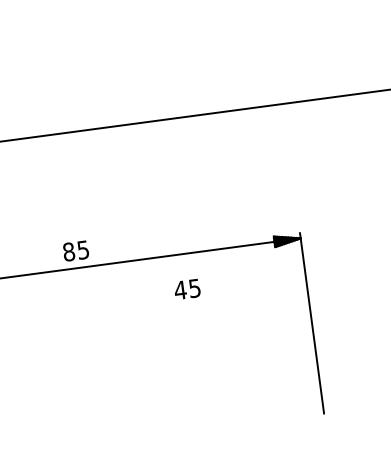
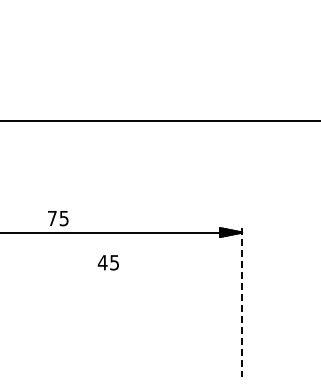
text: (67, 252) -> (51, 218), 85 -> 75
text: (186, 289) -> (107, 262), moved
line: (312, 322) -> (242, 302), solid -> dashed

